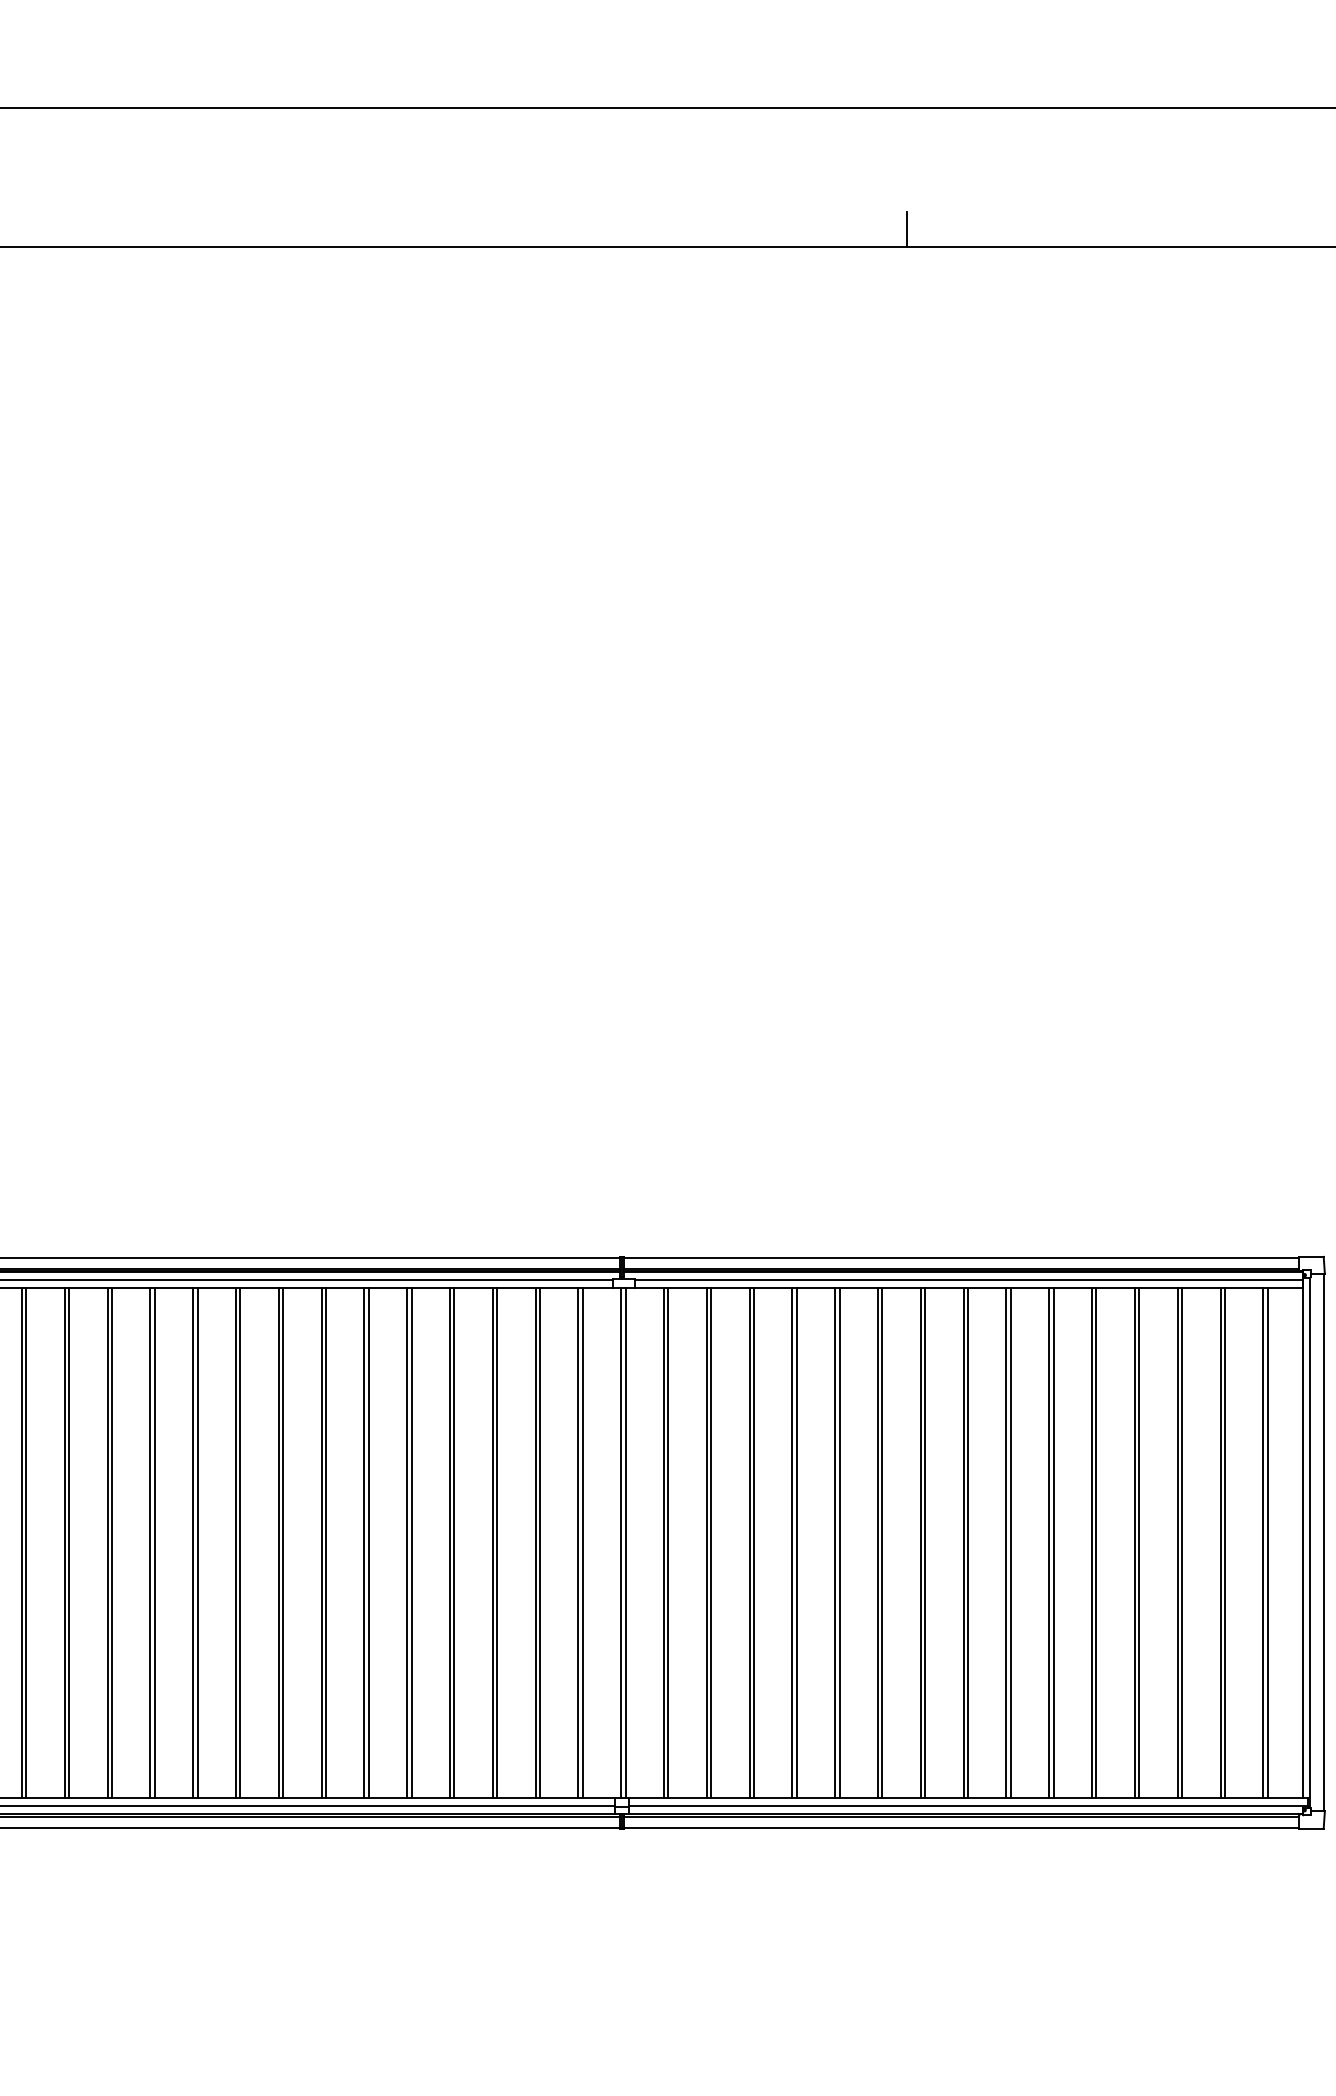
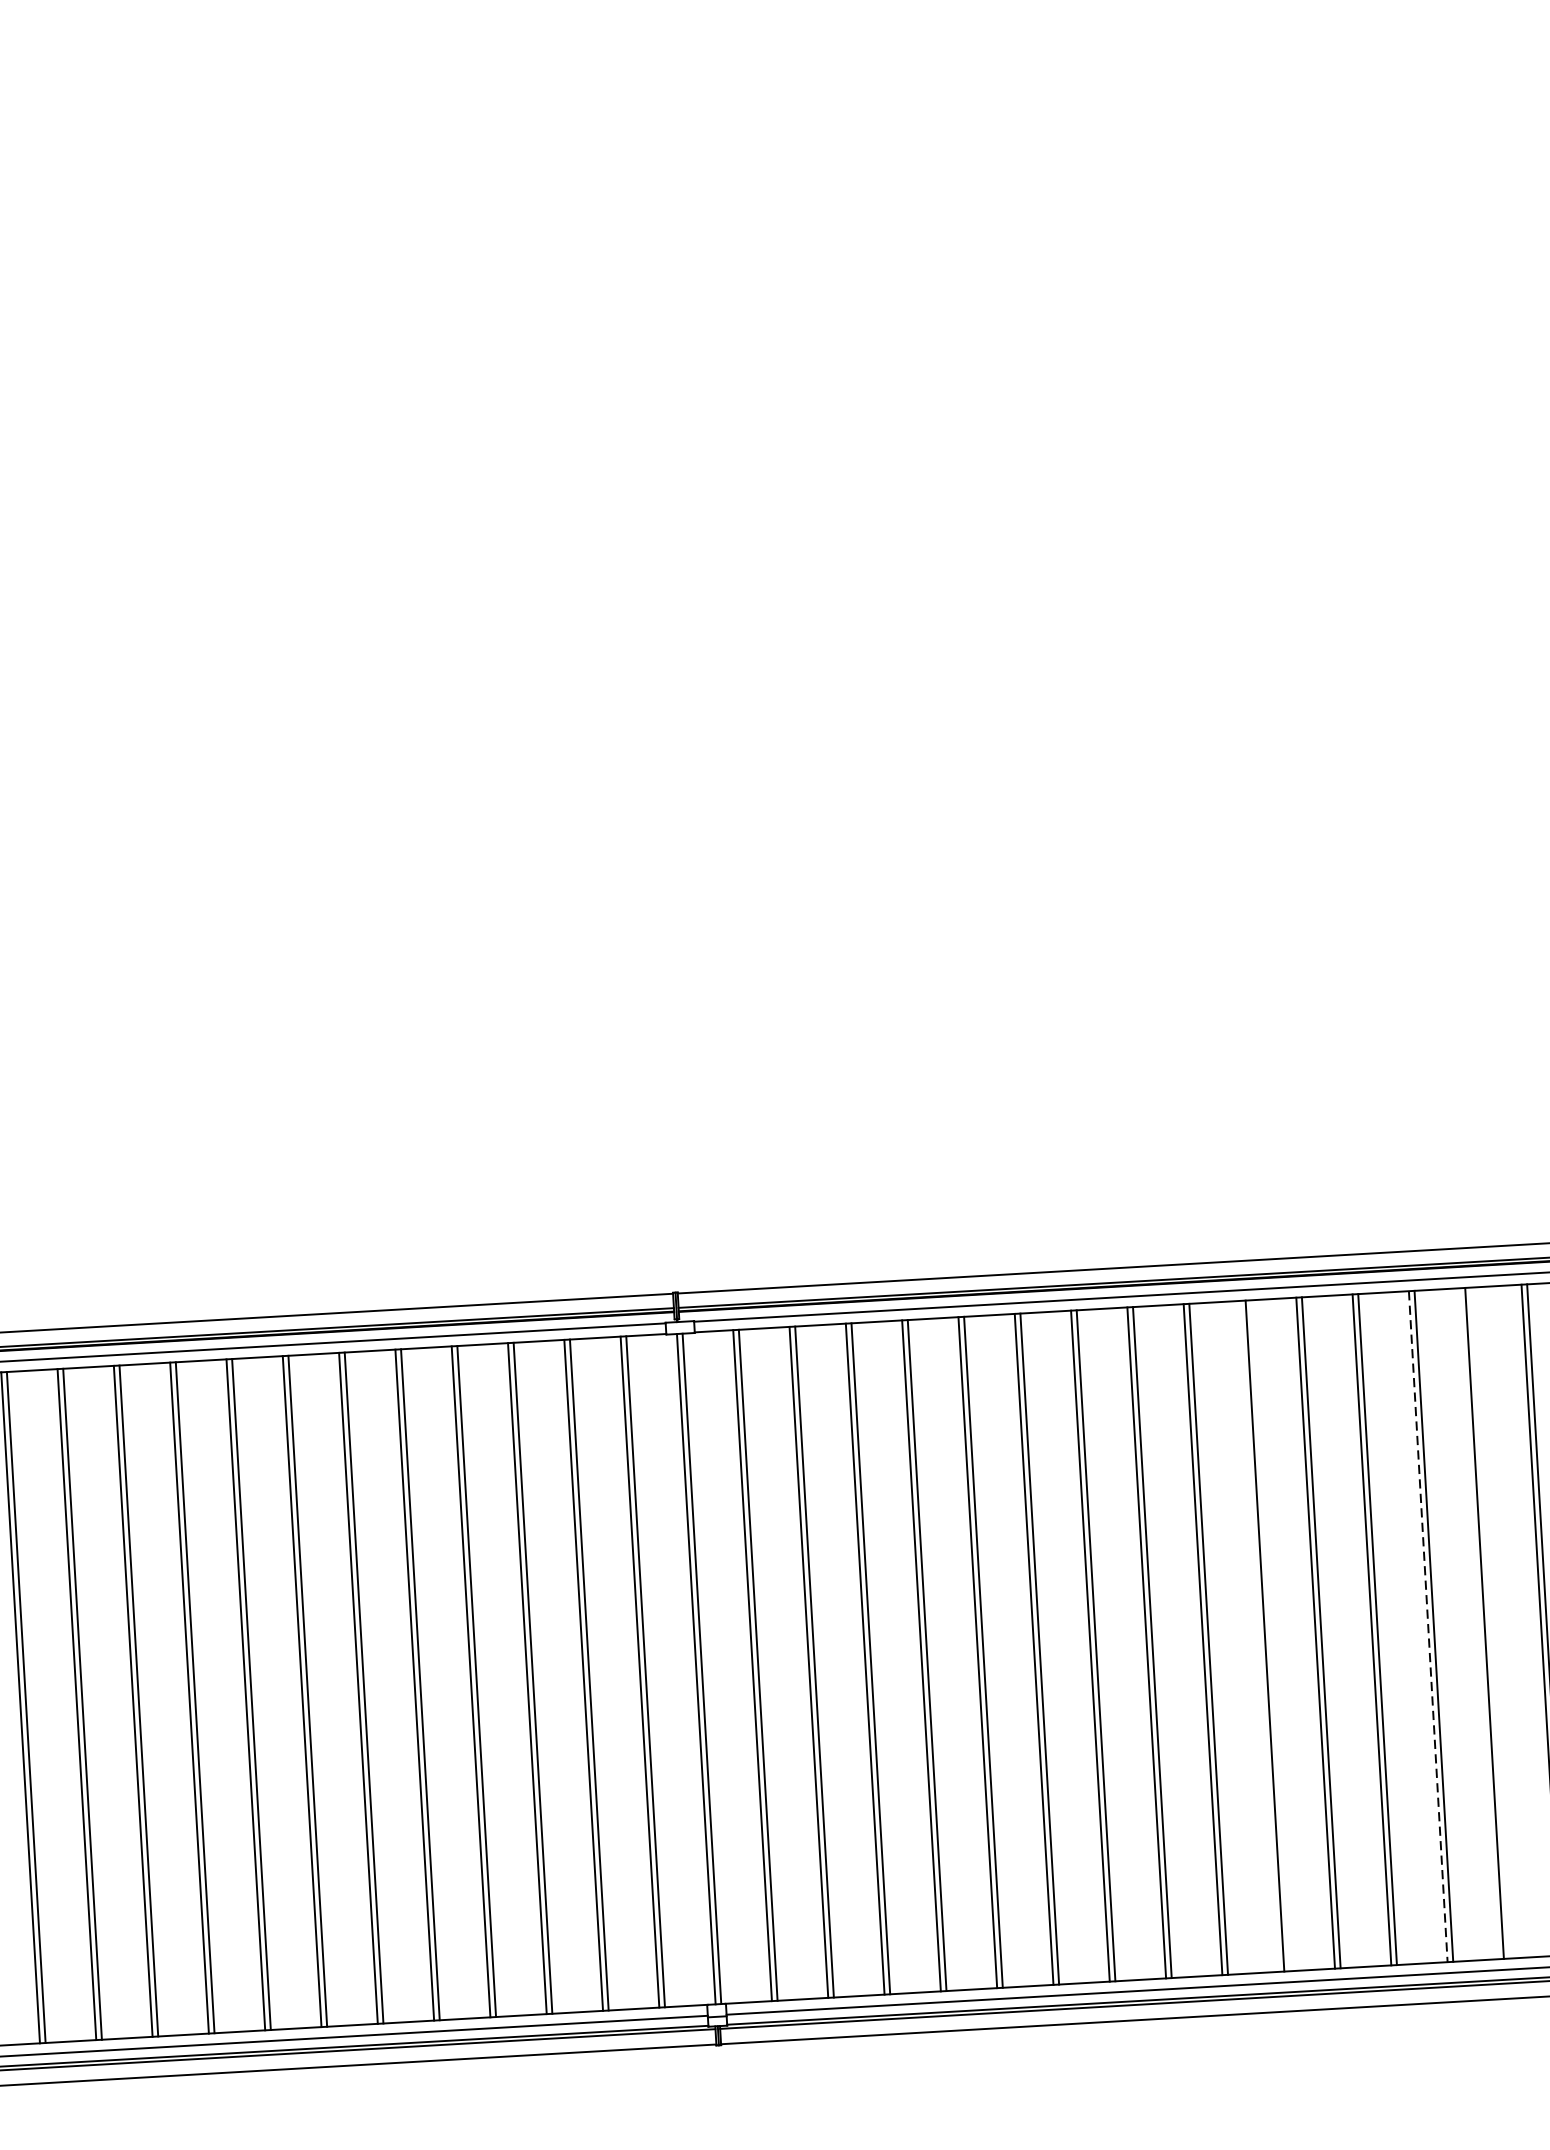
line: (1049, 1542) -> (1259, 1635), removed
line: (1224, 1542) -> (1489, 1622), removed
line: (1177, 1543) -> (1428, 1627), solid -> dashed

